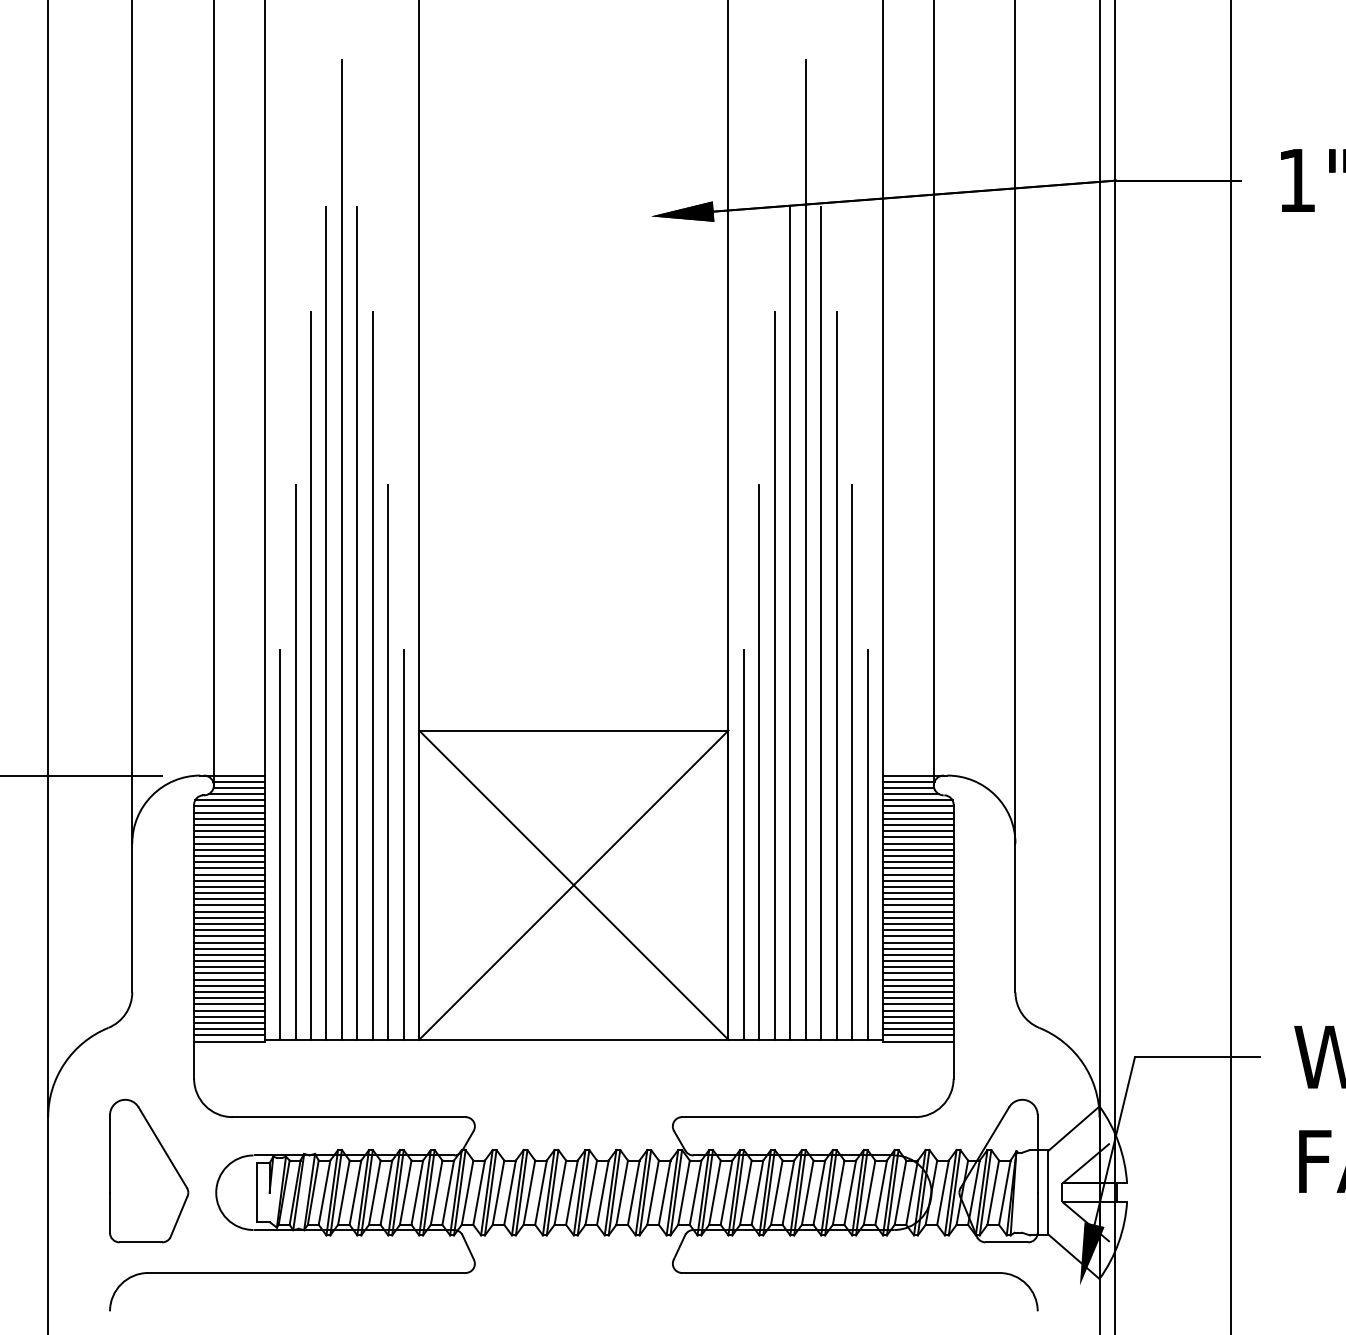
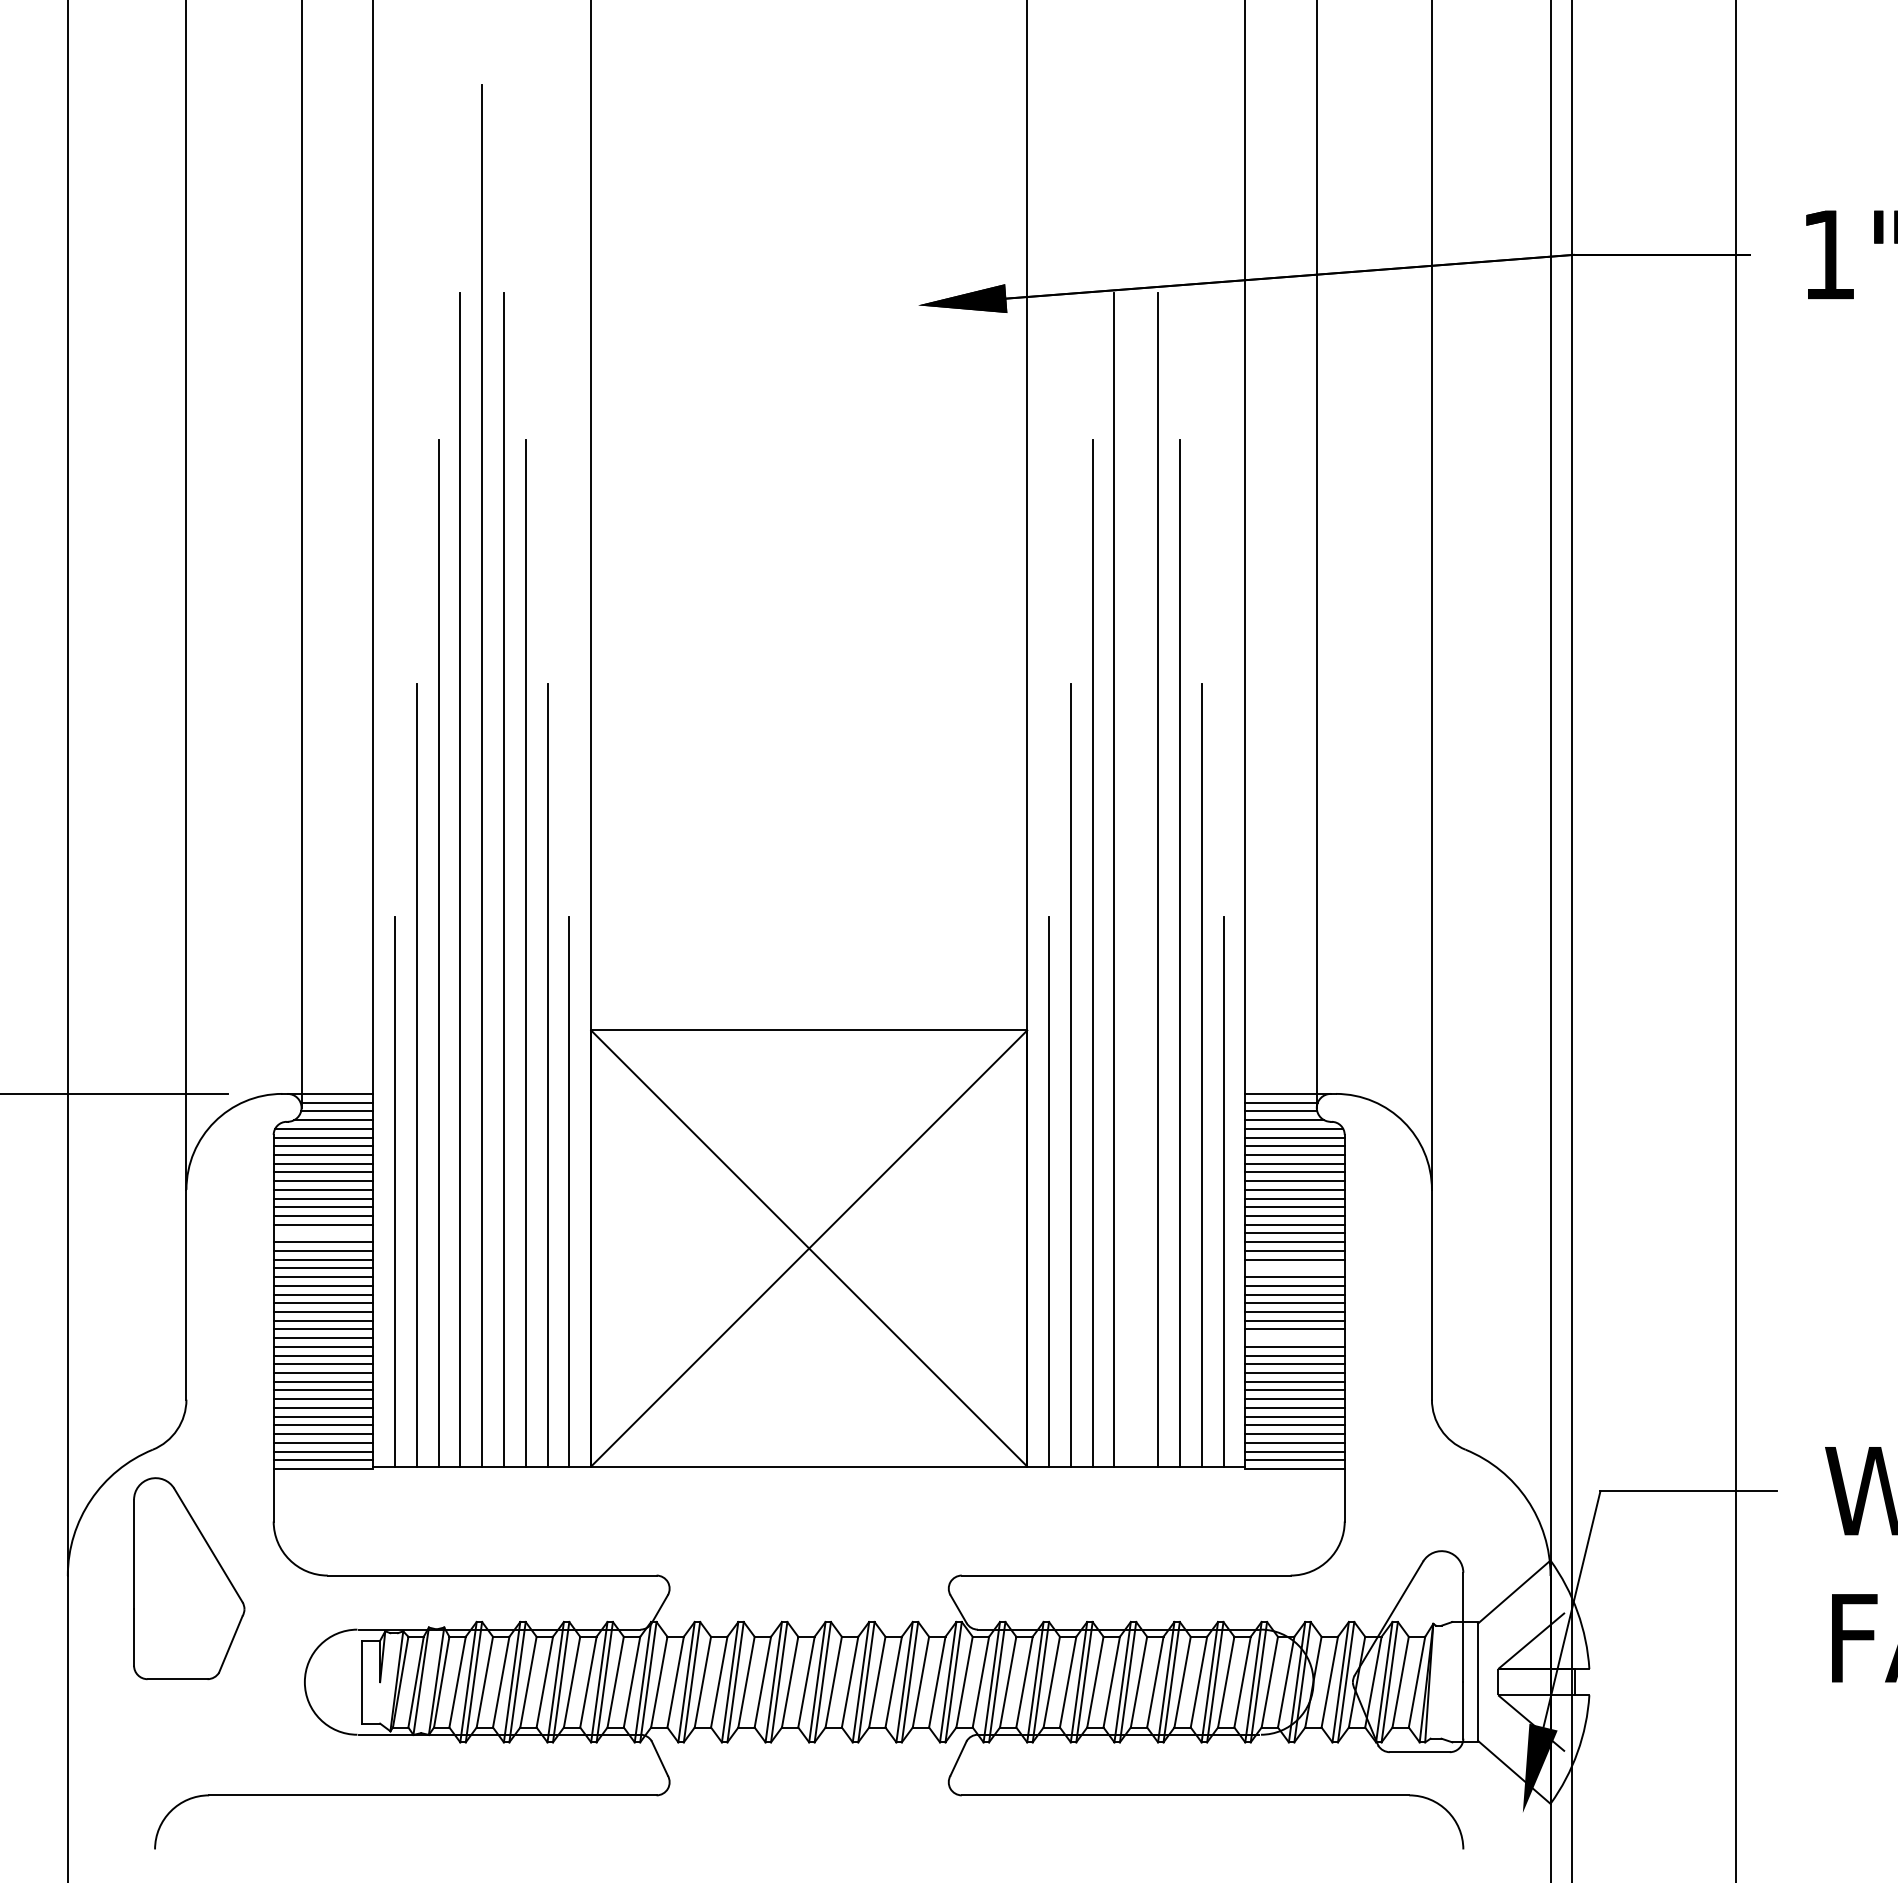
line: (805, 549) -> (1136, 775), removed
line: (229, 874) -> (323, 1233), removed
line: (917, 899) -> (1294, 1268), removed
line: (917, 949) -> (1294, 1338), removed
part: (149, 1170) -> (189, 1578), moved

